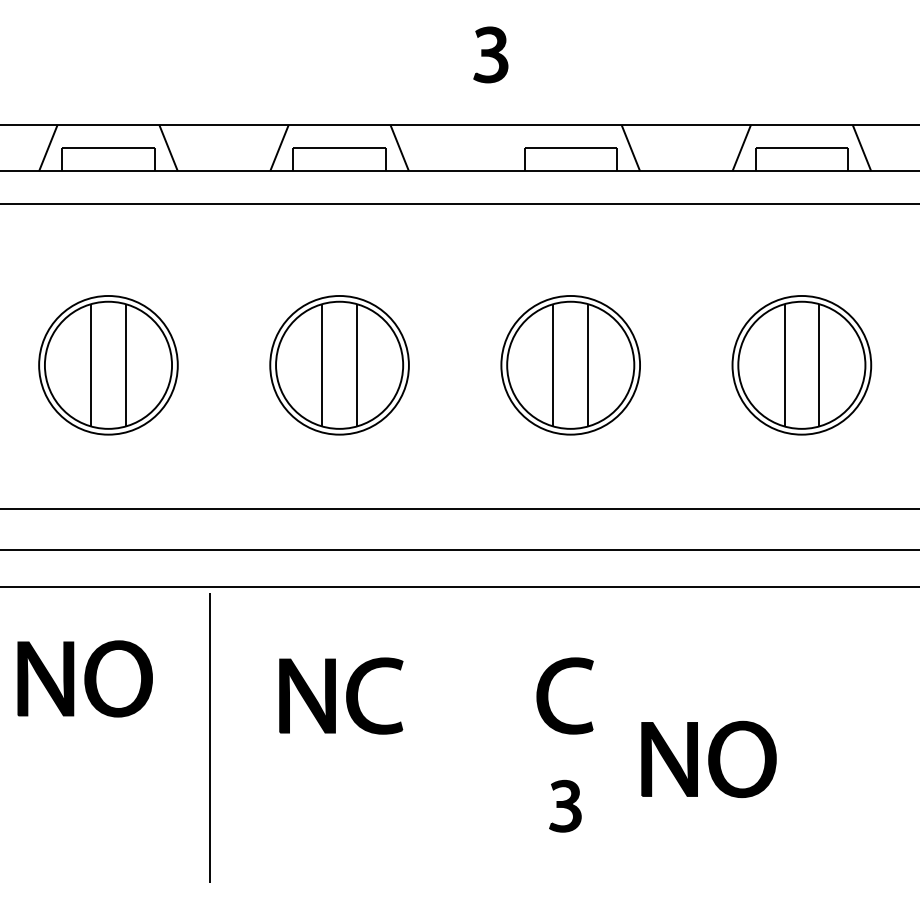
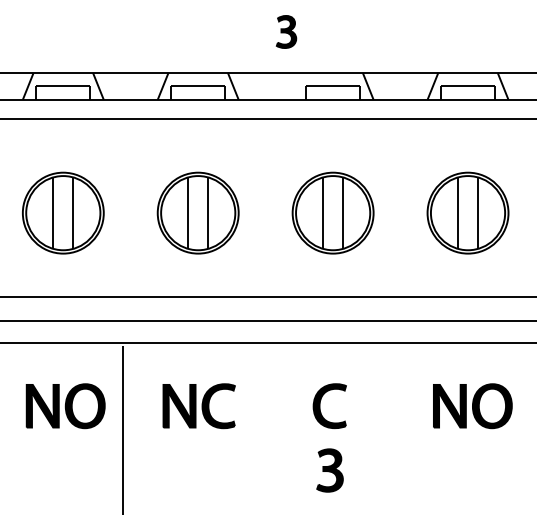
part: (84, 679) -> (65, 406), moved
part: (708, 759) -> (472, 406), moved
part: (564, 806) -> (329, 470), size x1.43

